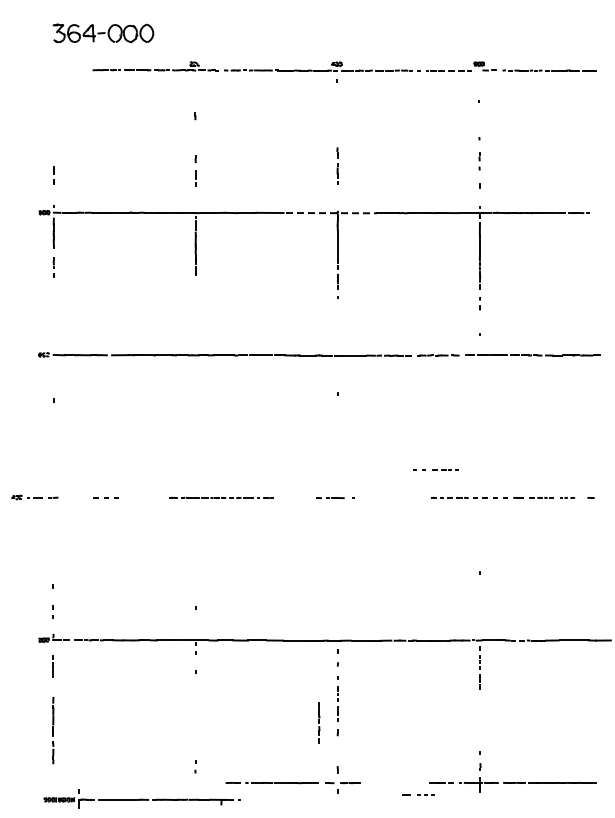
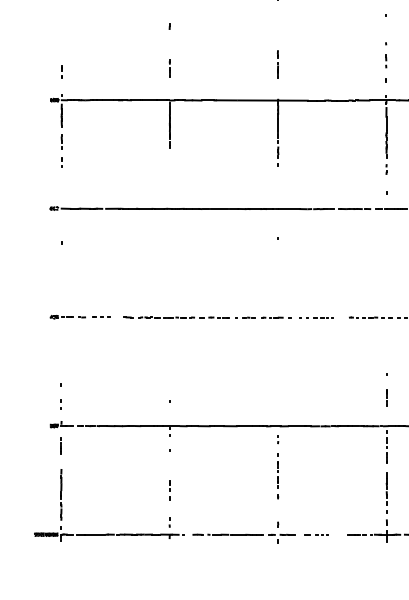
part: (195, 171) -> (169, 68), size x0.71
line: (331, 213) -> (273, 100), dashed -> solid
line: (53, 292) -> (61, 161), added
line: (435, 469) -> (316, 317), moved
part: (34, 497) -> (67, 317), moved
part: (221, 497) -> (189, 317), size x1.67
line: (479, 603) -> (386, 398), added
part: (337, 657) -> (277, 439), size x0.62
line: (319, 722) -> (386, 488), moved
line: (194, 724) -> (168, 490), added
line: (418, 794) -> (316, 534), moved
part: (141, 798) -> (108, 533), moved

